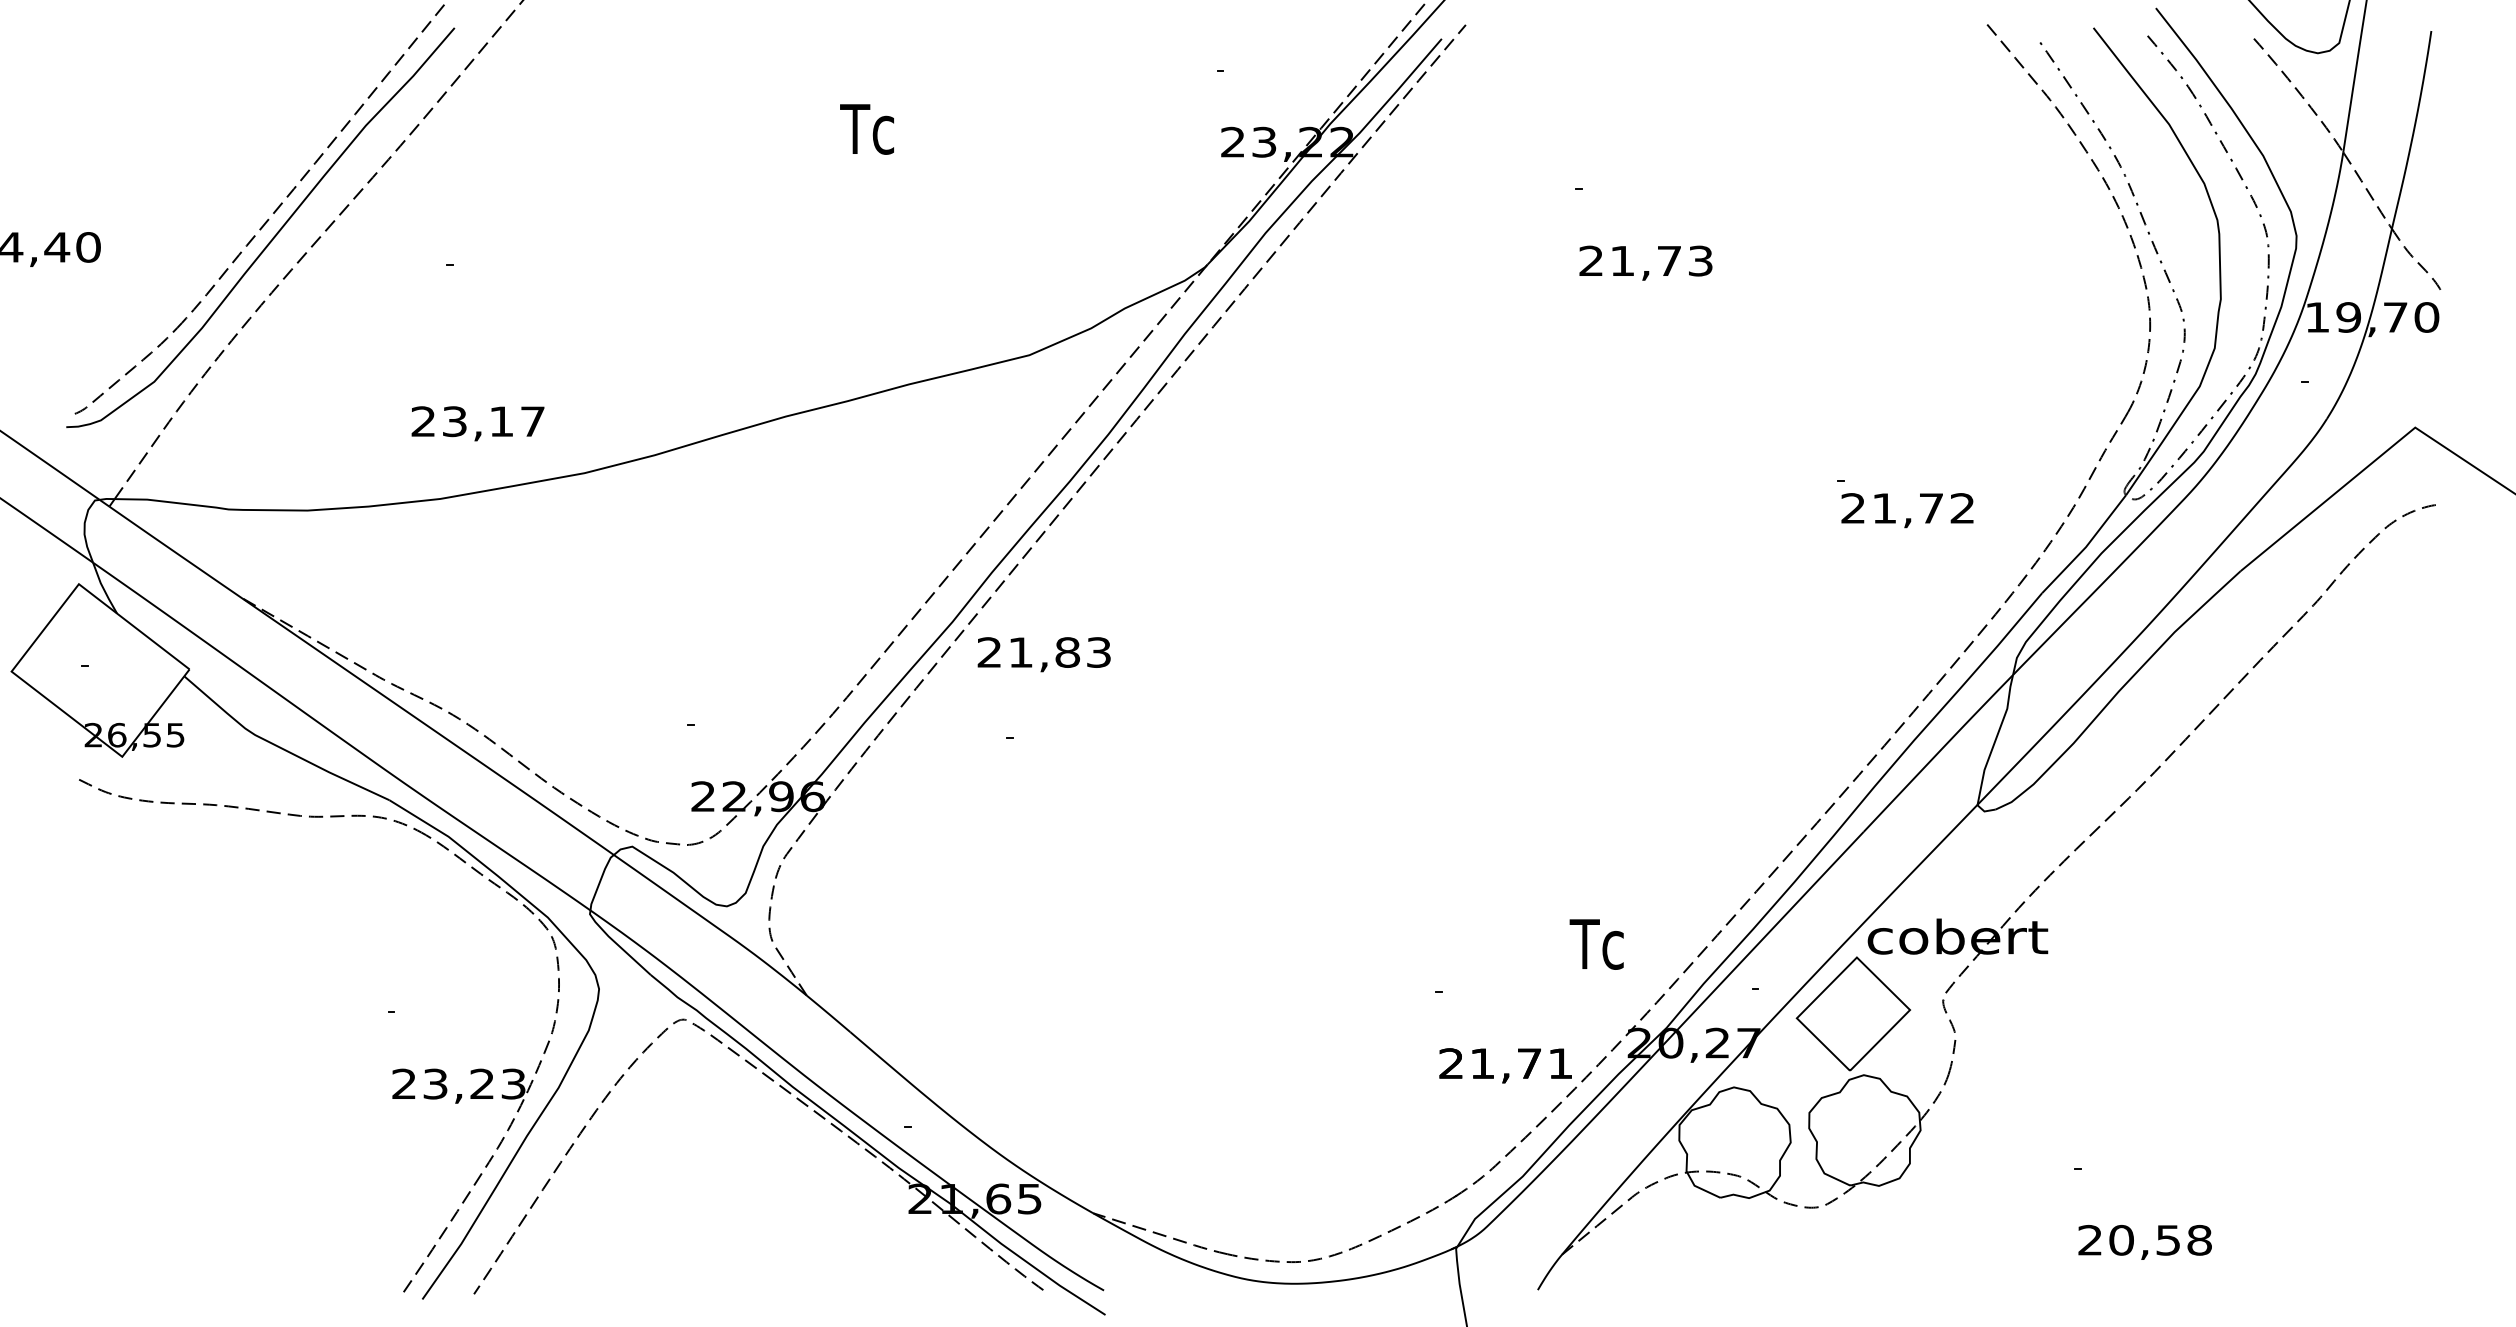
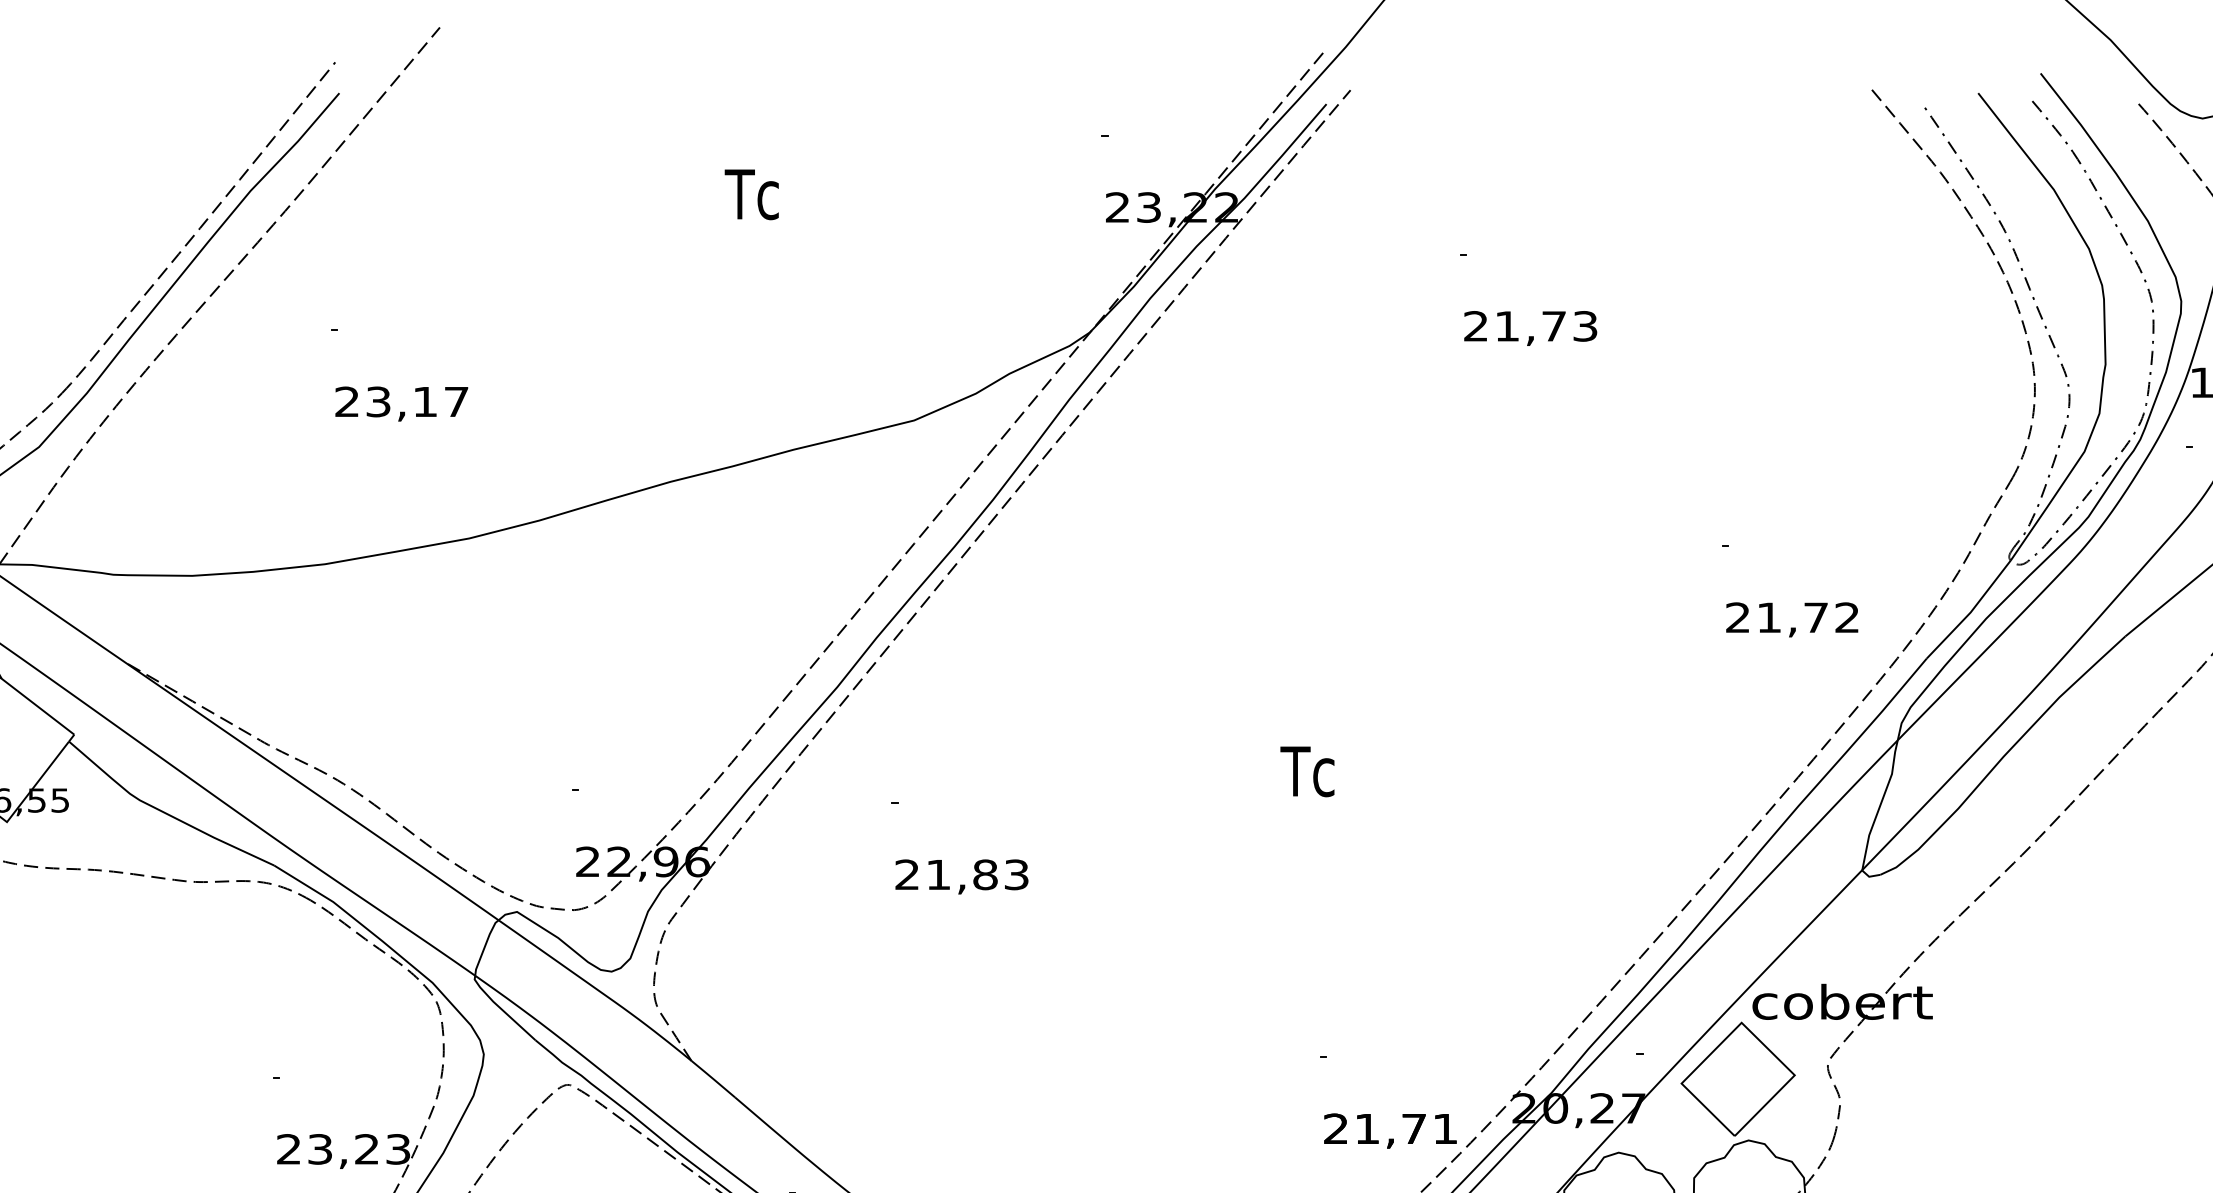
text: (477, 423) -> (401, 403), moved
text: (1907, 510) -> (1792, 619), moved
text: (1043, 654) -> (961, 876), moved
text: (1596, 944) -> (1307, 771), moved

